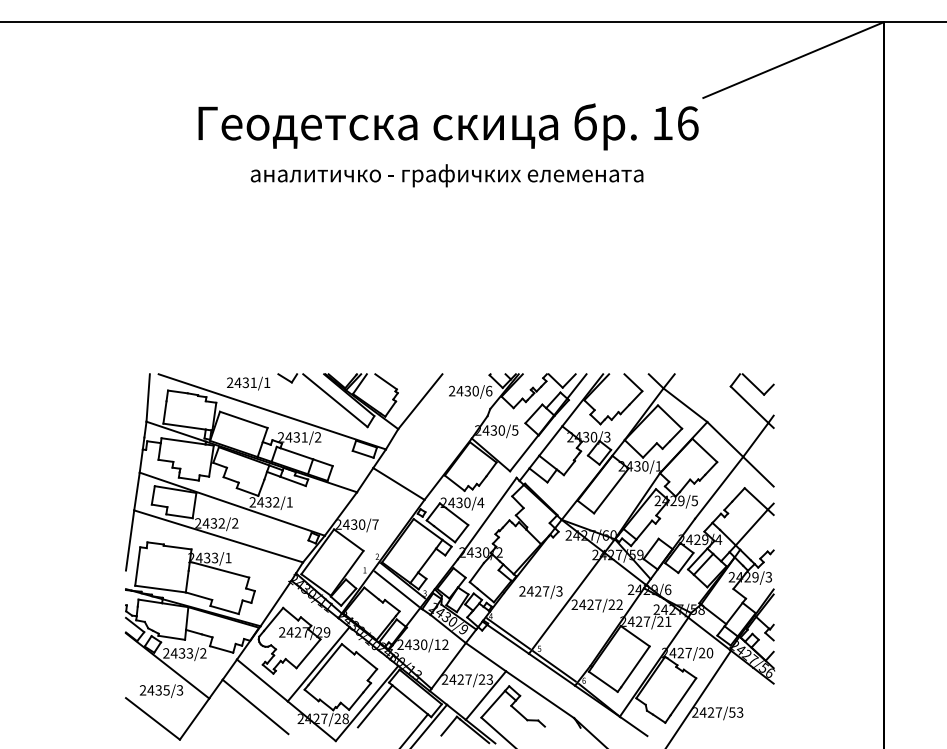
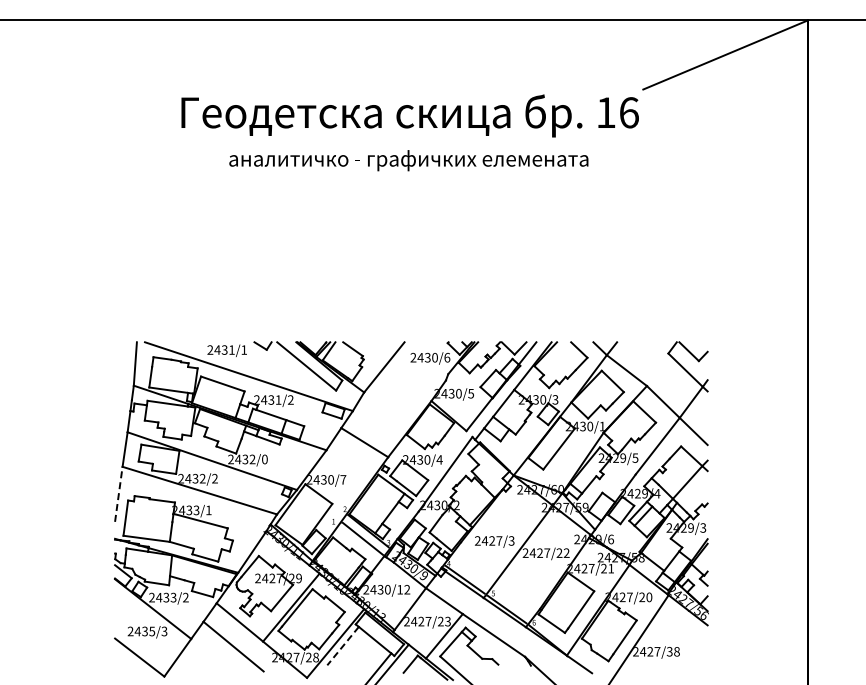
text: (289, 502) -> (264, 459), 2432/1 -> 2432/0
line: (129, 540) -> (118, 494), solid -> dashed
line: (375, 706) -> (343, 646), solid -> dashed
text: (736, 712) -> (673, 651), 2427/53 -> 2427/38

